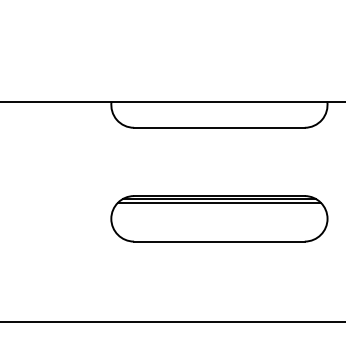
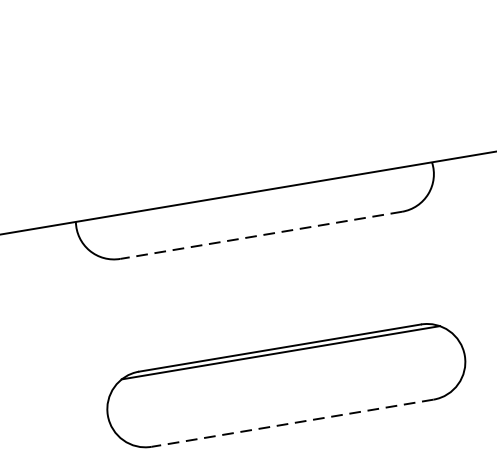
line: (218, 127) -> (259, 235), solid -> dashed
line: (219, 202) -> (281, 358), removed
line: (218, 241) -> (291, 423), solid -> dashed

